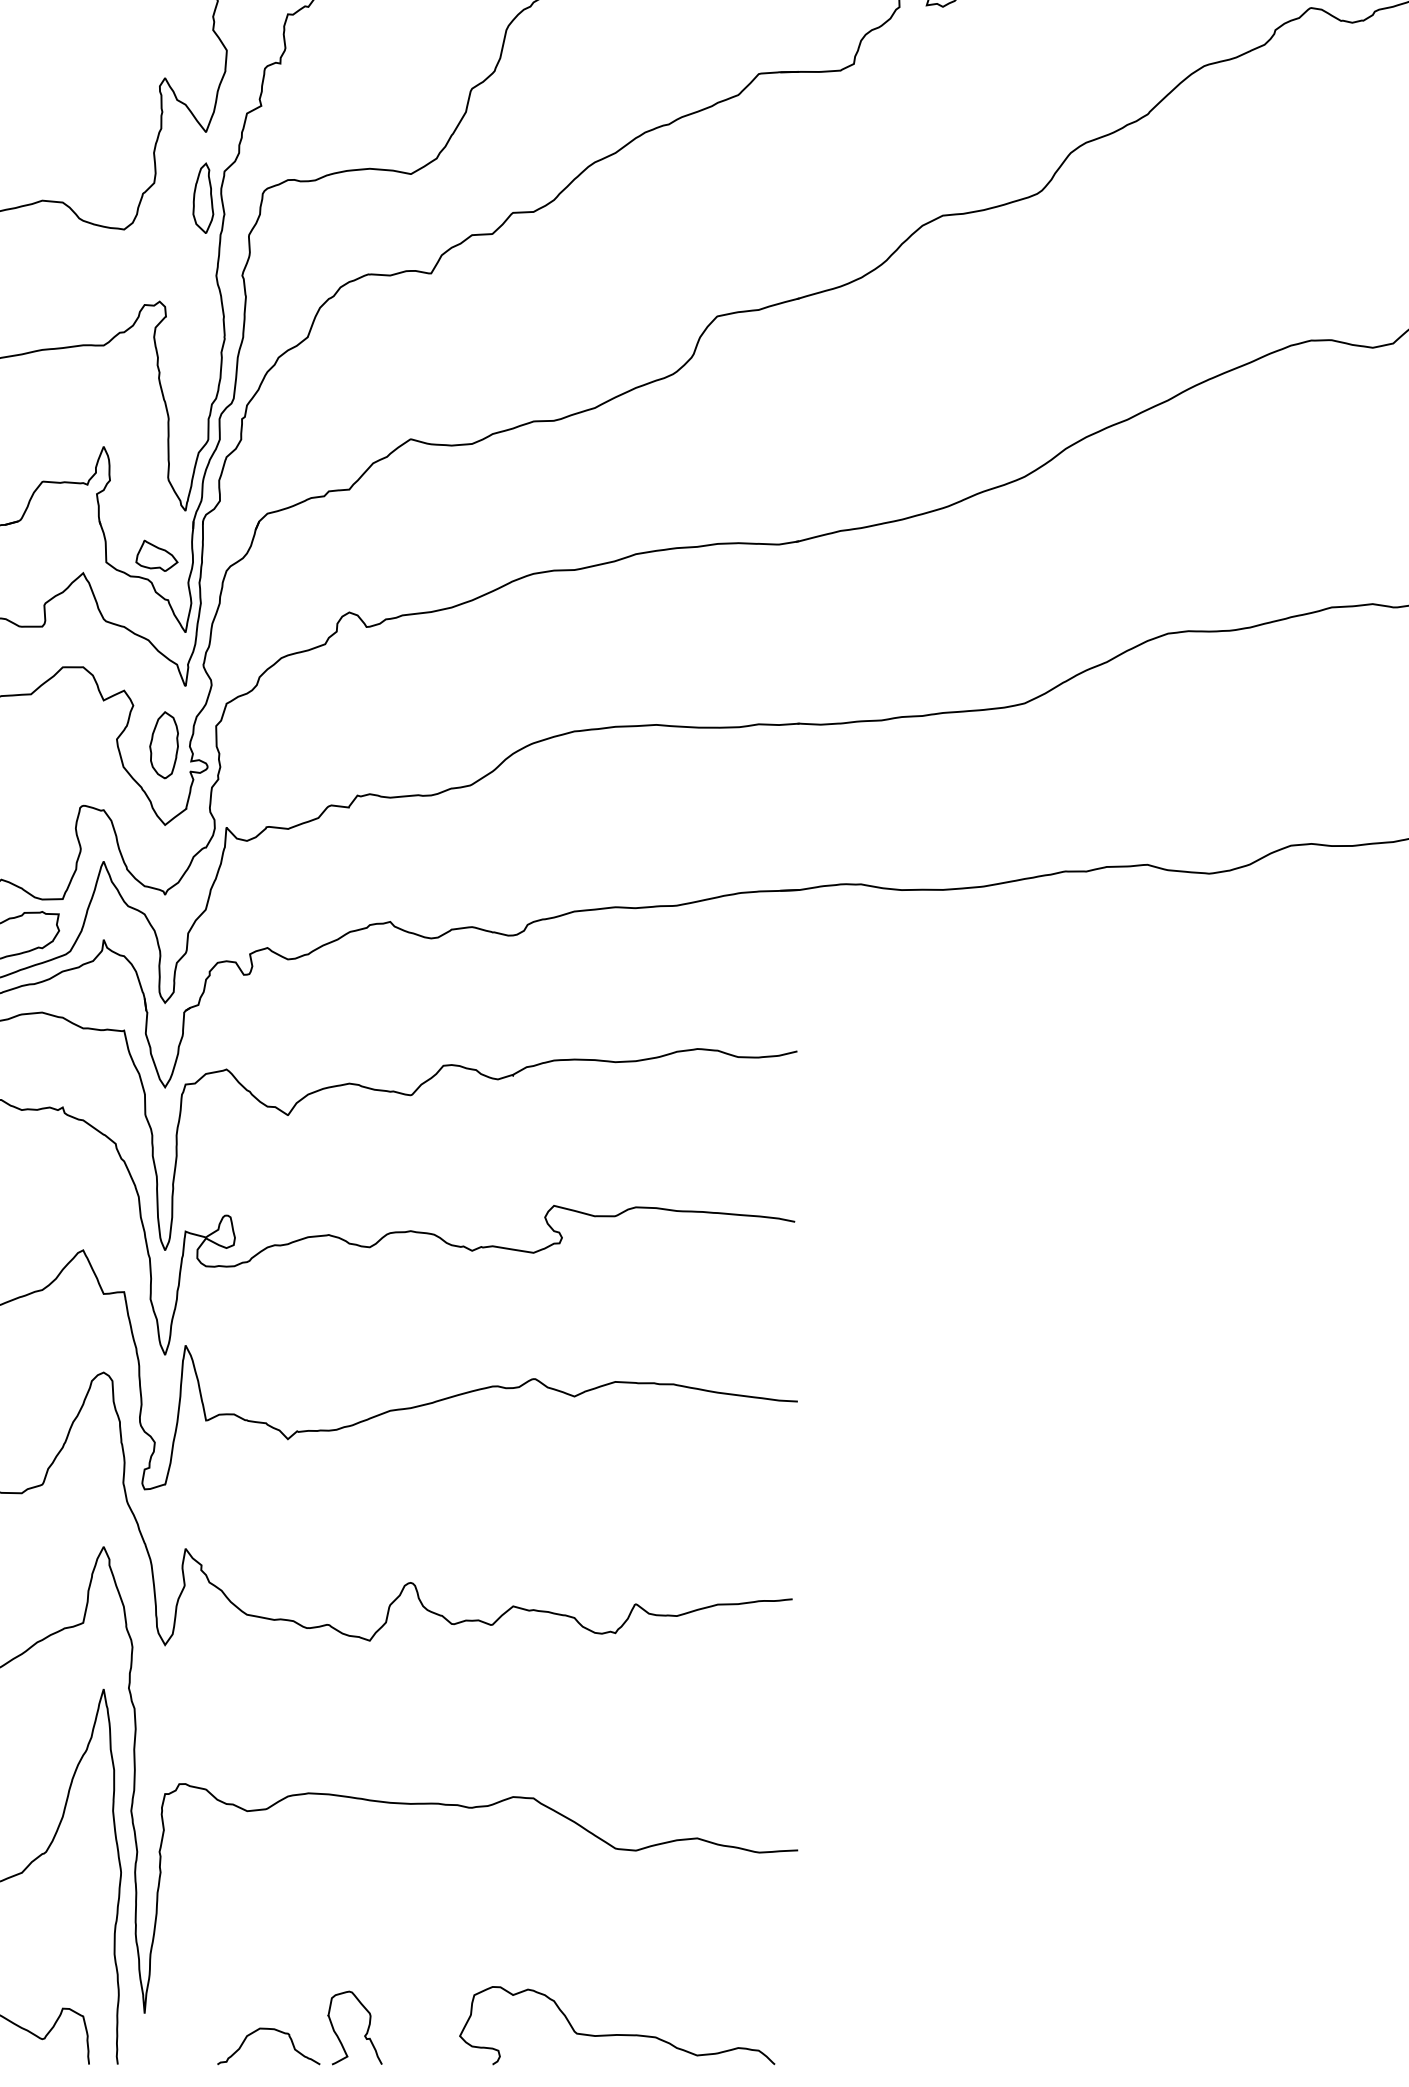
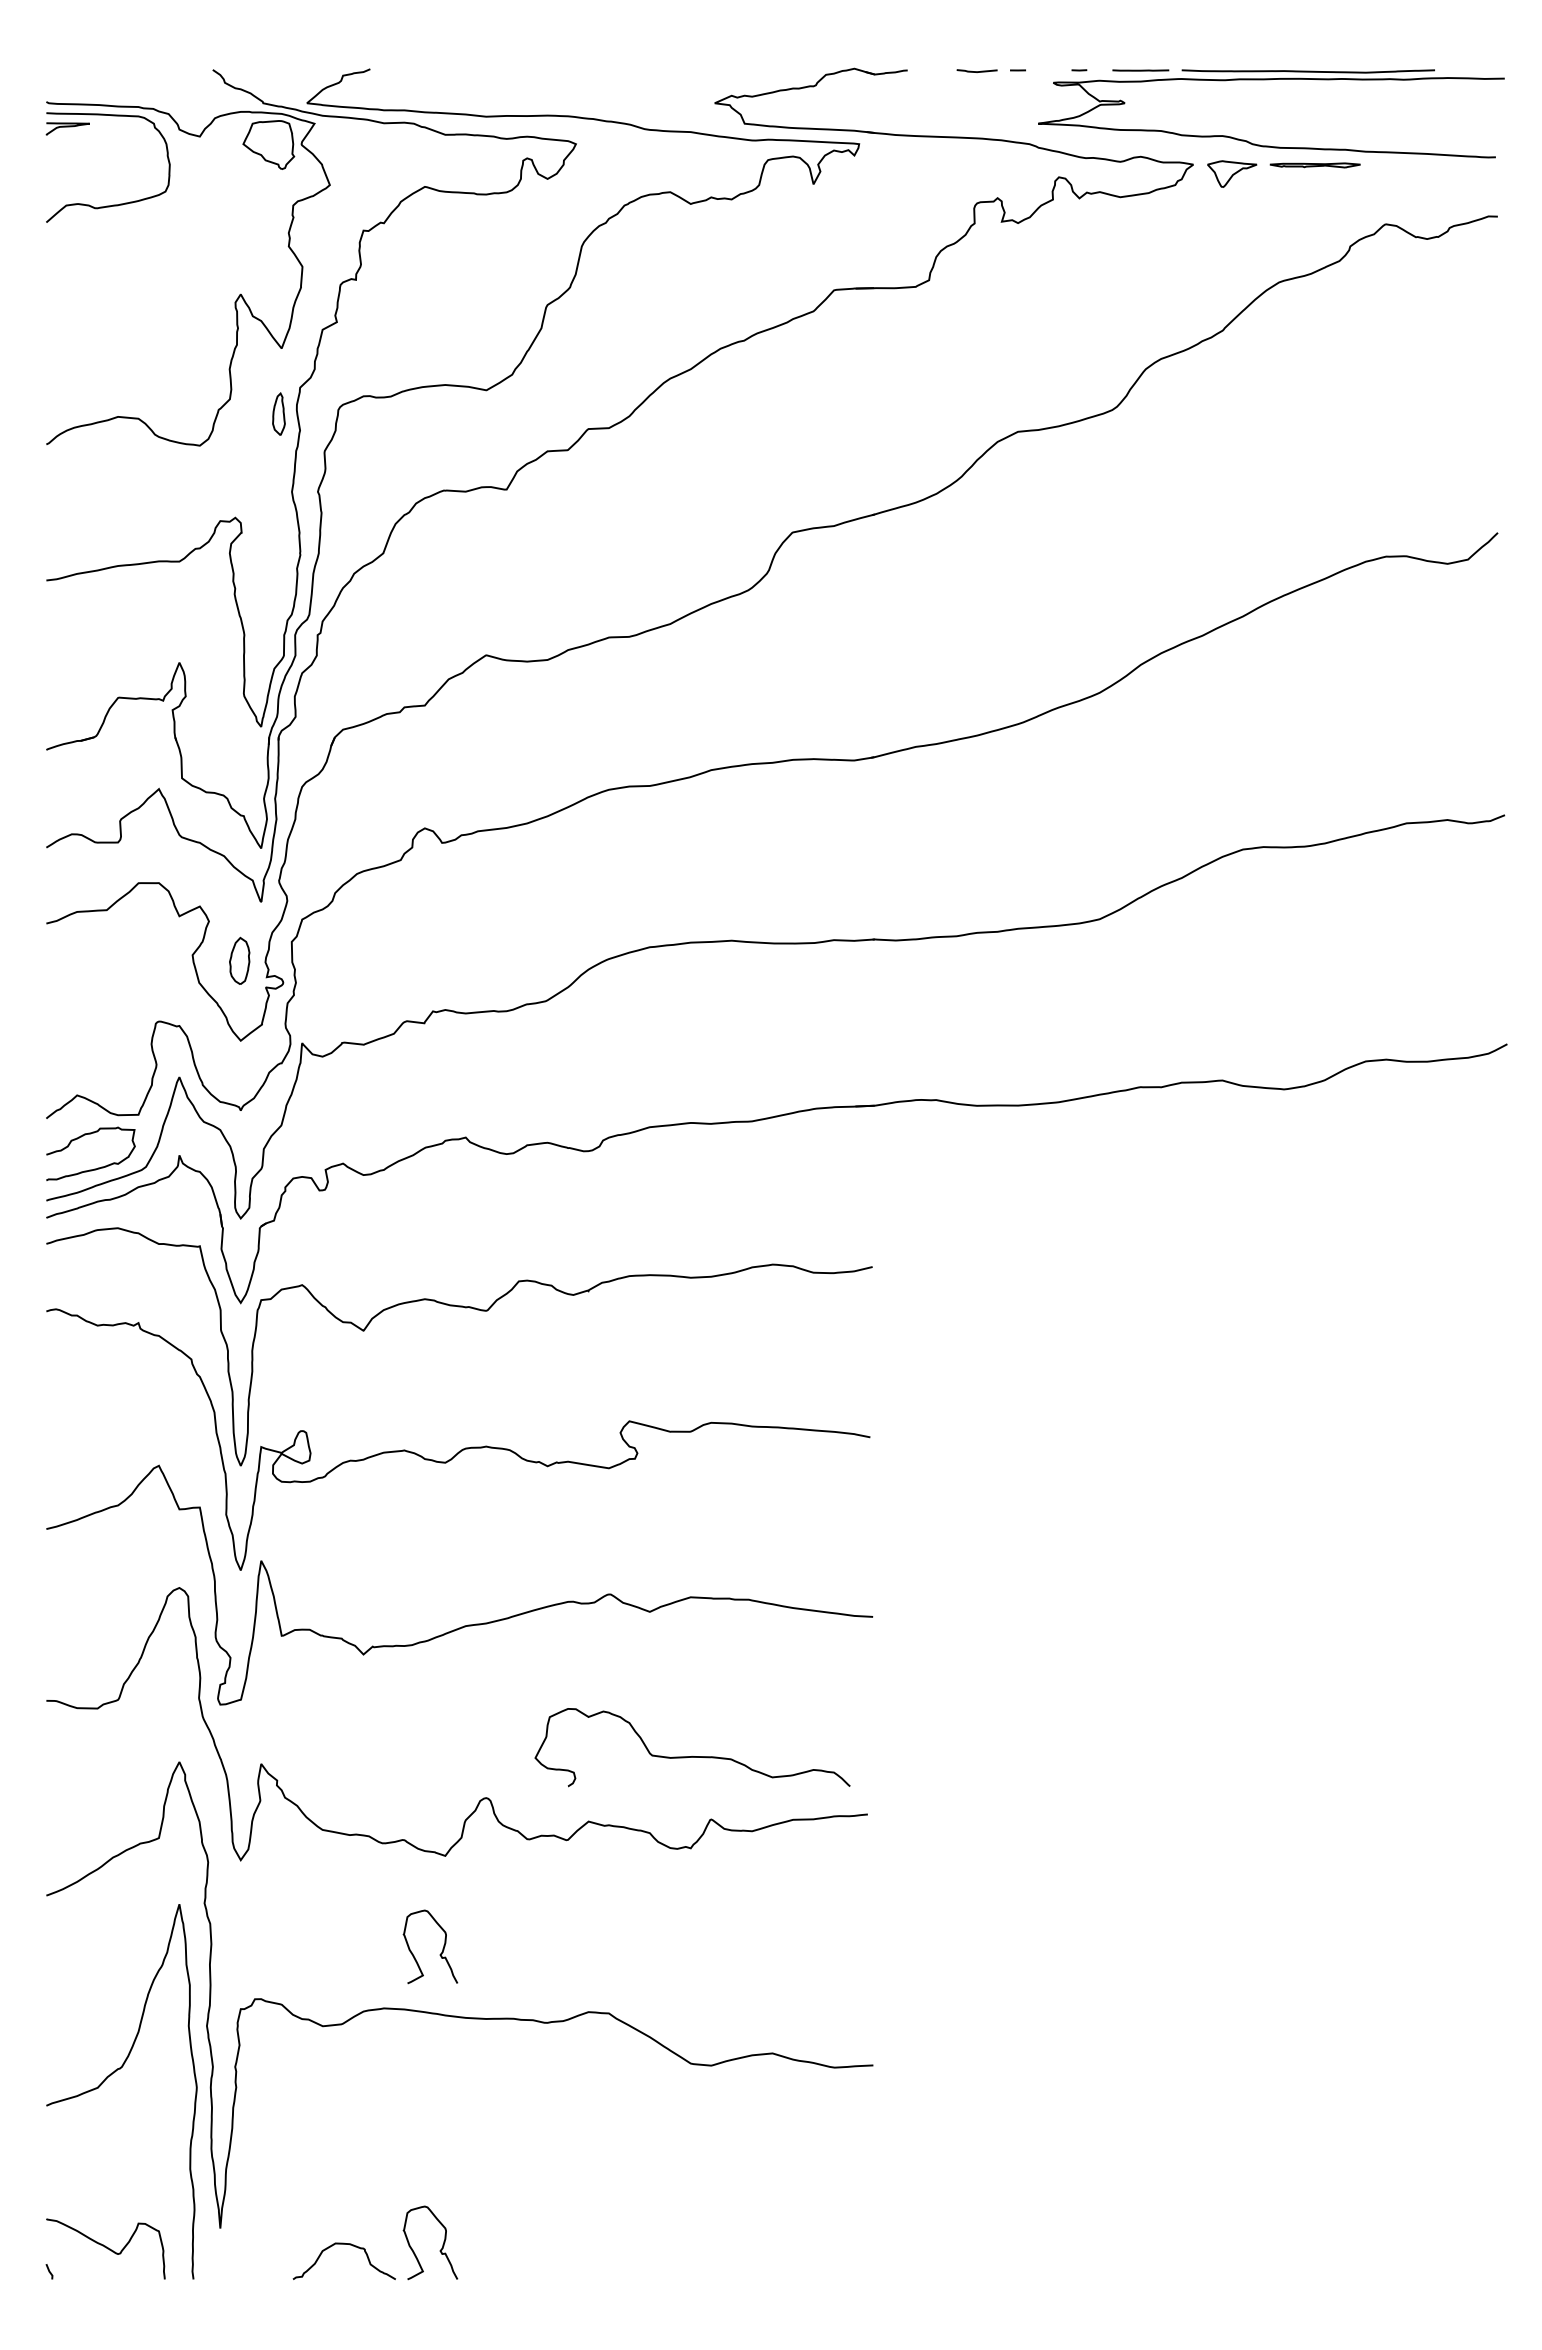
part: (202, 197) -> (278, 413), size x0.6
part: (156, 555) -> (232, 771), removed
part: (163, 744) -> (239, 960), size x0.7
curve: (363, 1739) -> (439, 1954), added
curve: (617, 2034) -> (692, 1756), moved

